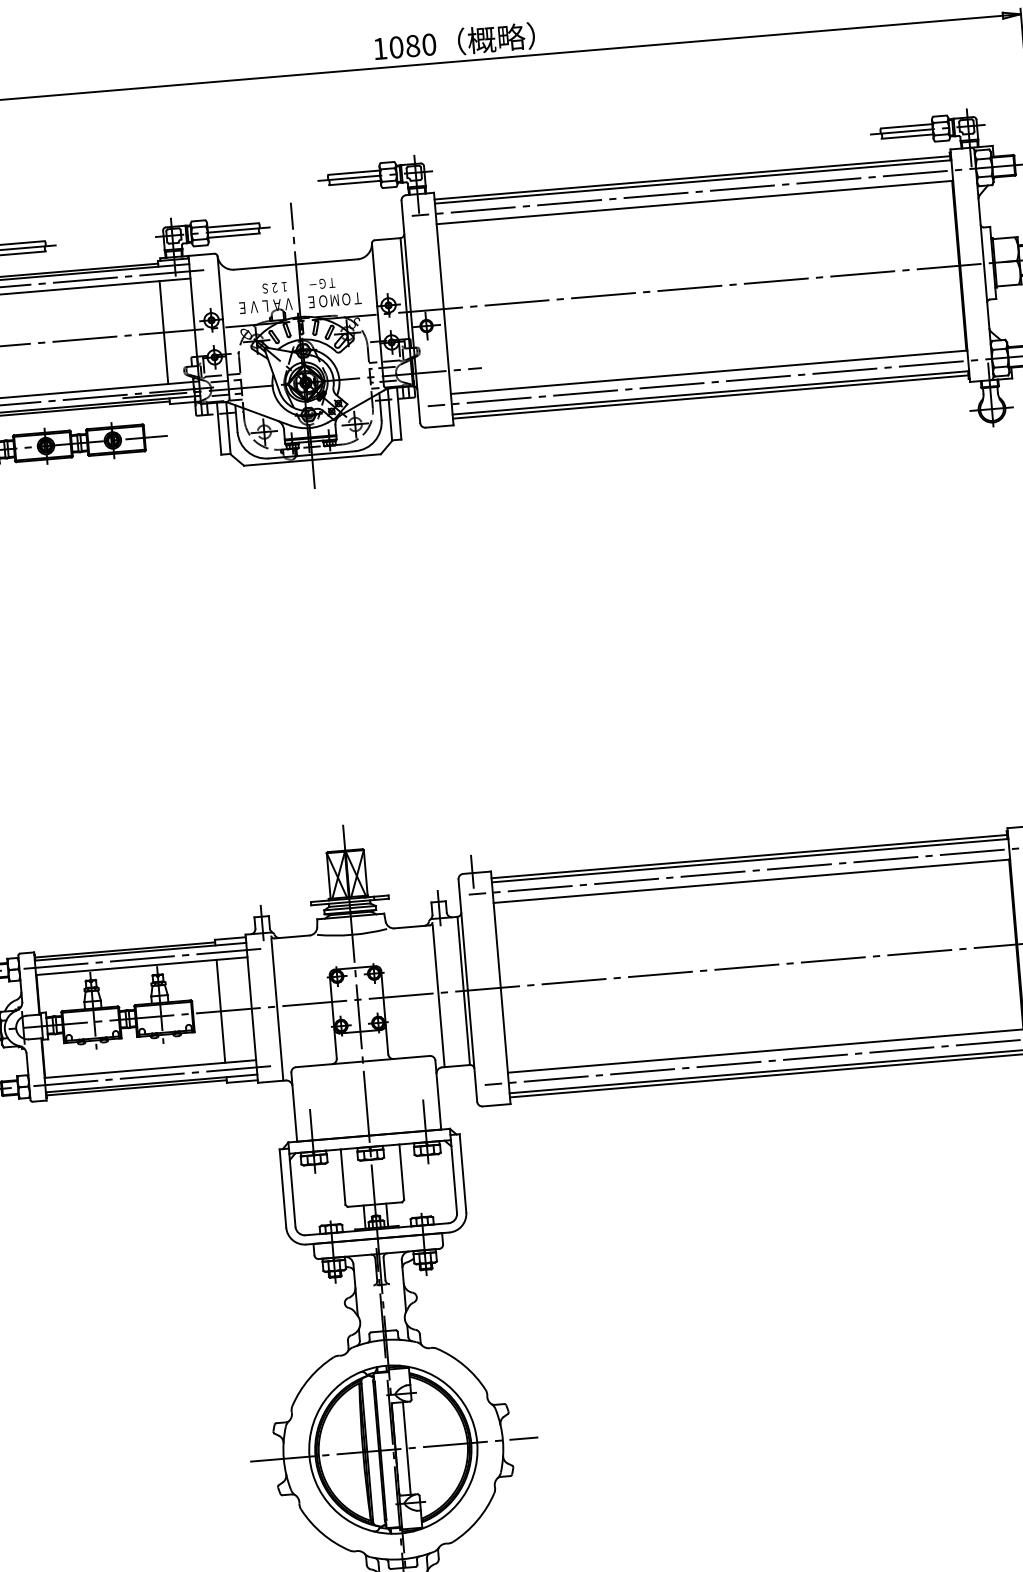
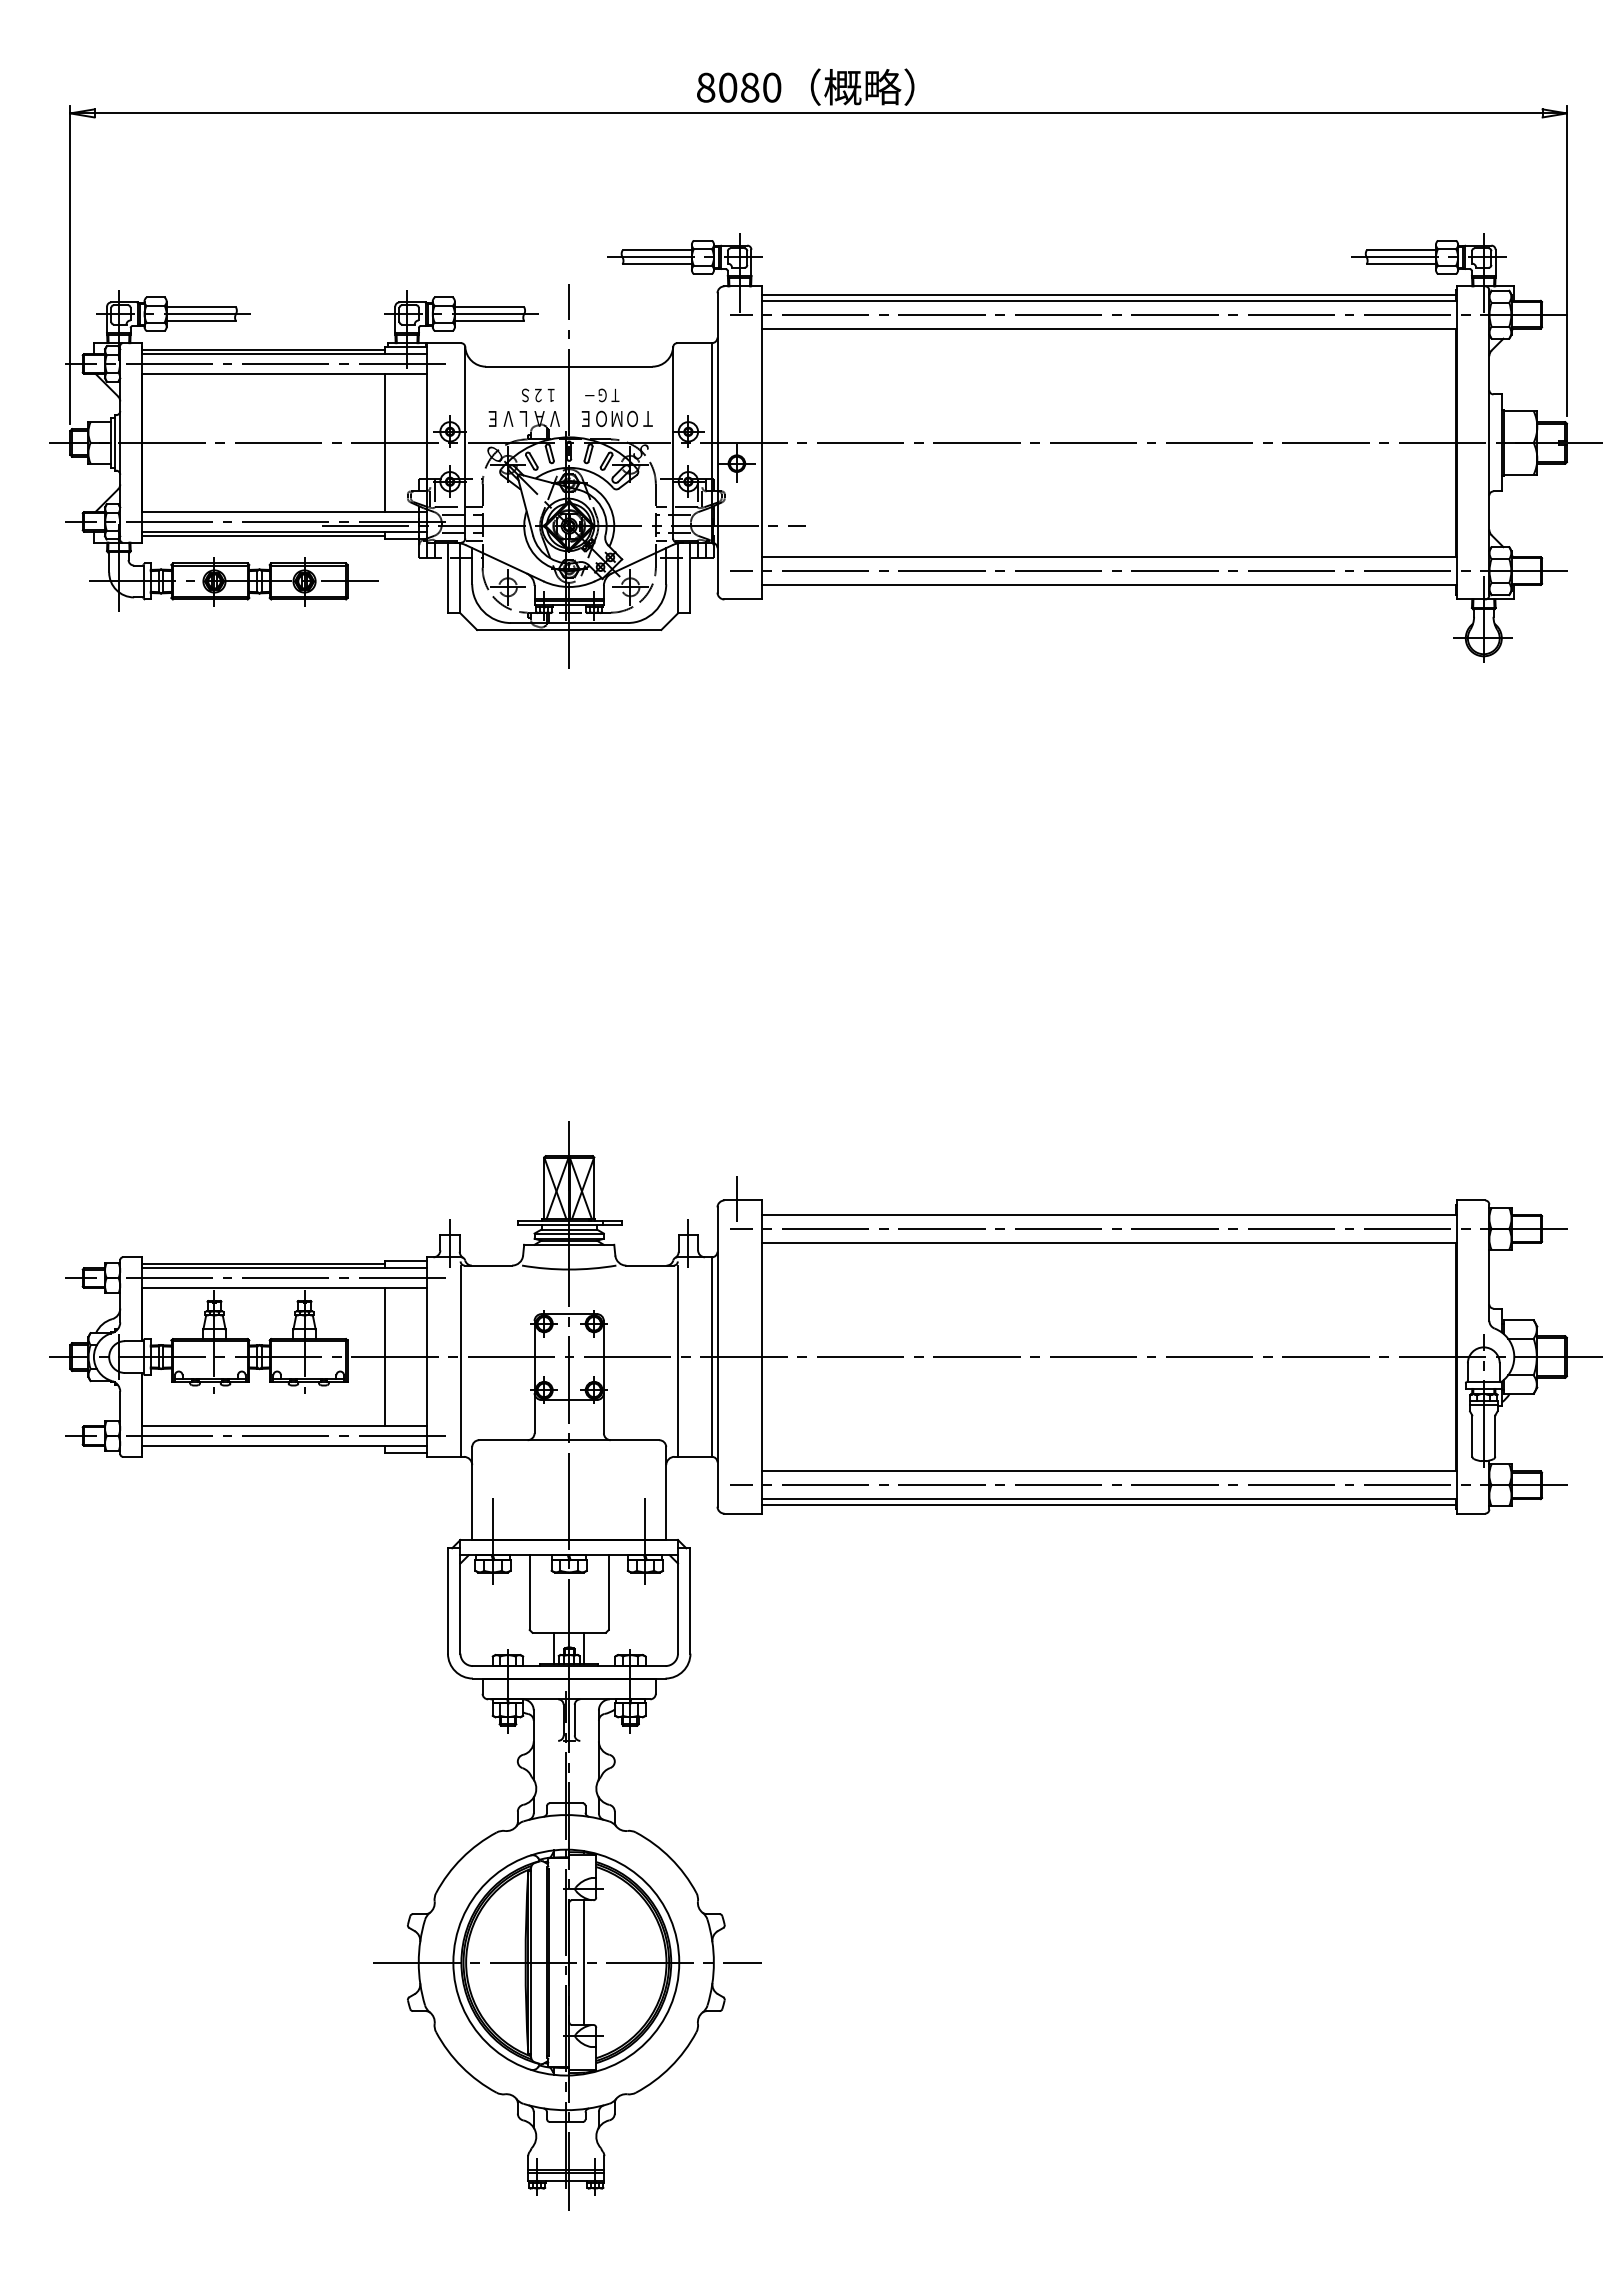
text: (380, 48) -> (706, 87), 1080 -> 8080
line: (710, 397) -> (1108, 590), removed
line: (748, 856) -> (1108, 1209), removed
line: (136, 1087) -> (263, 1449), removed

